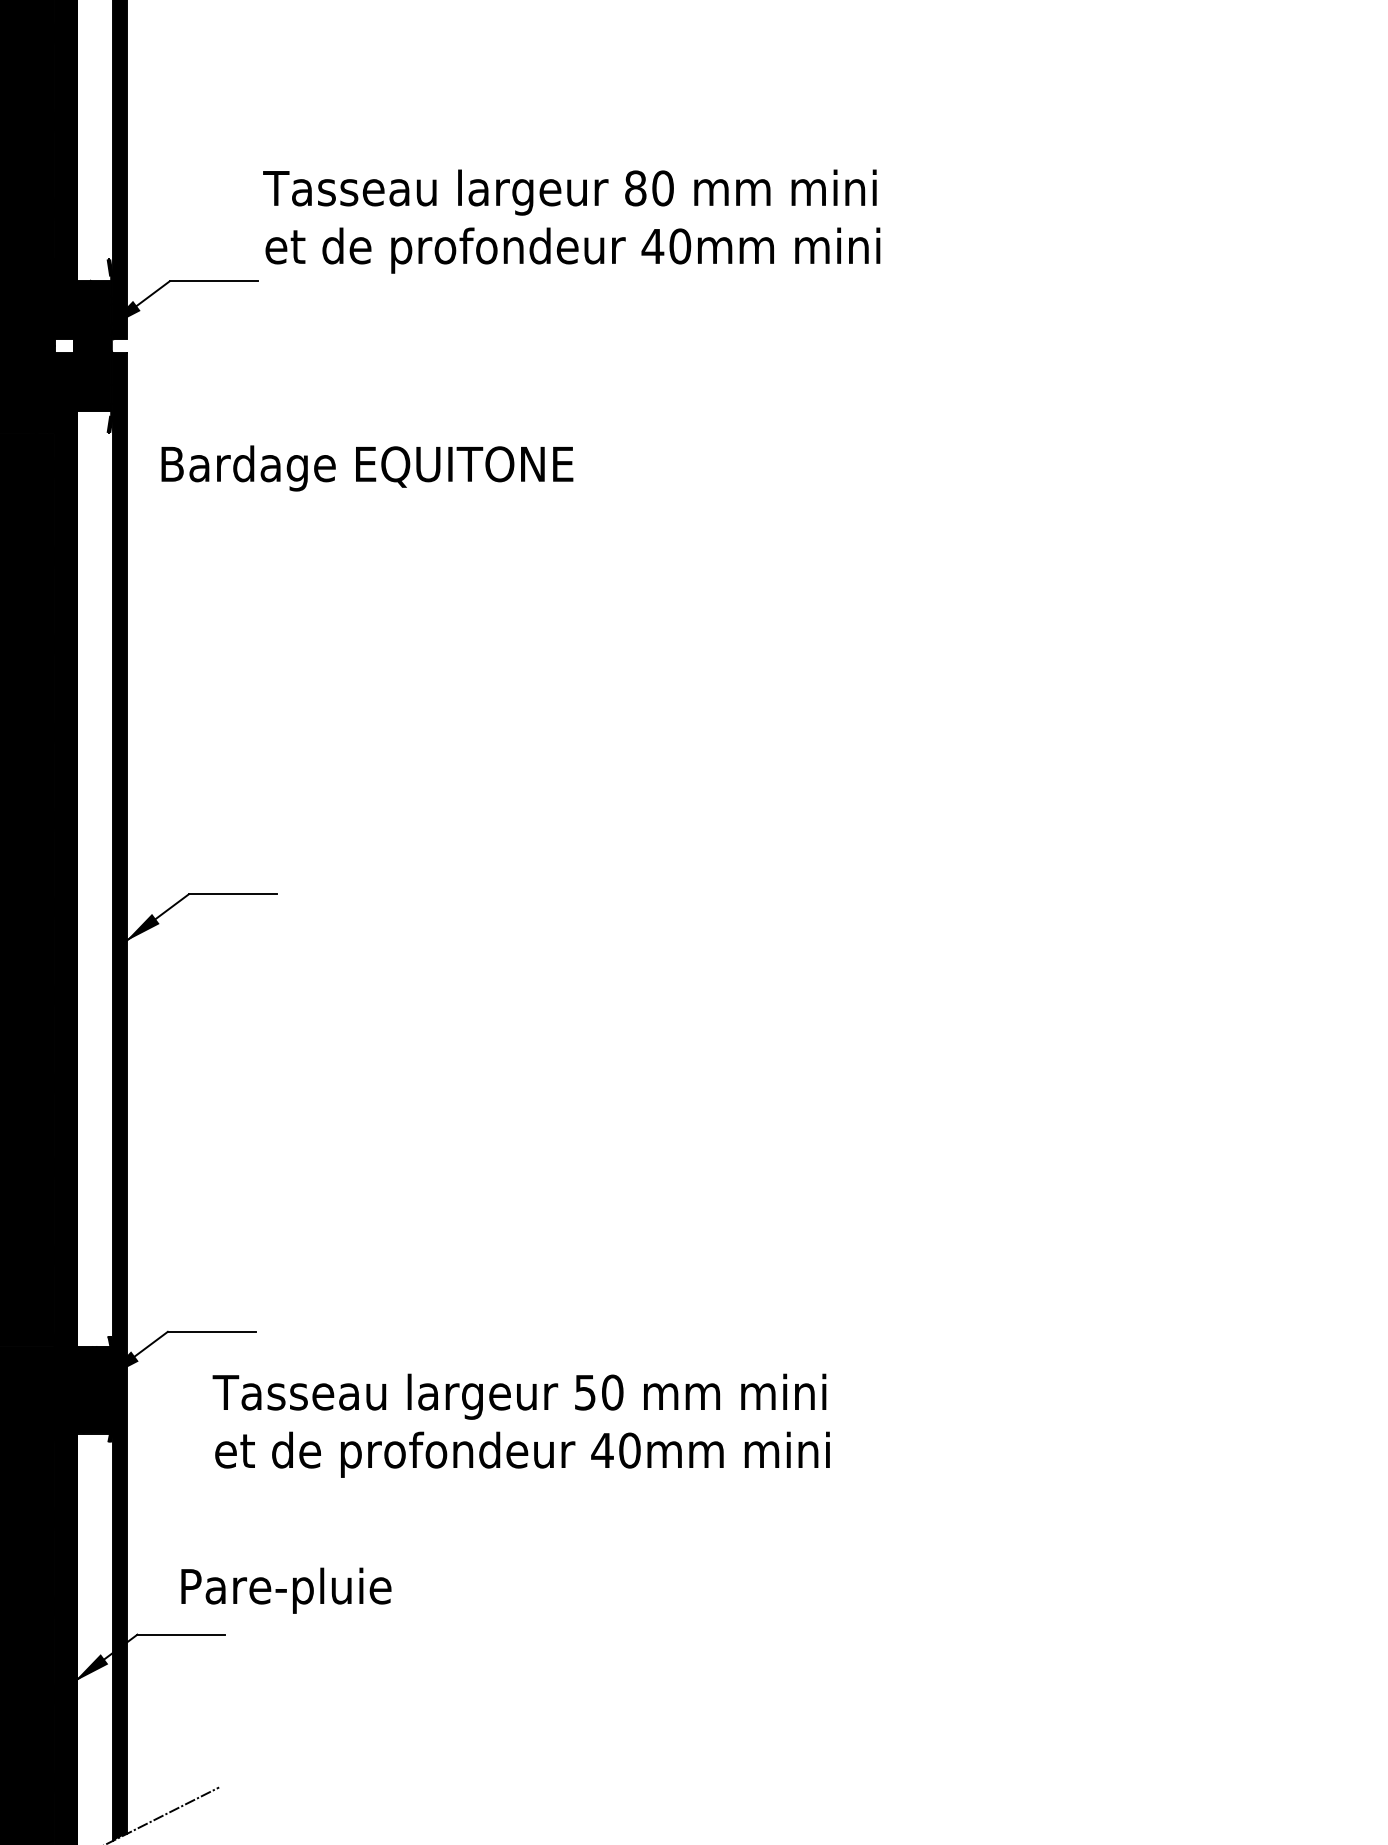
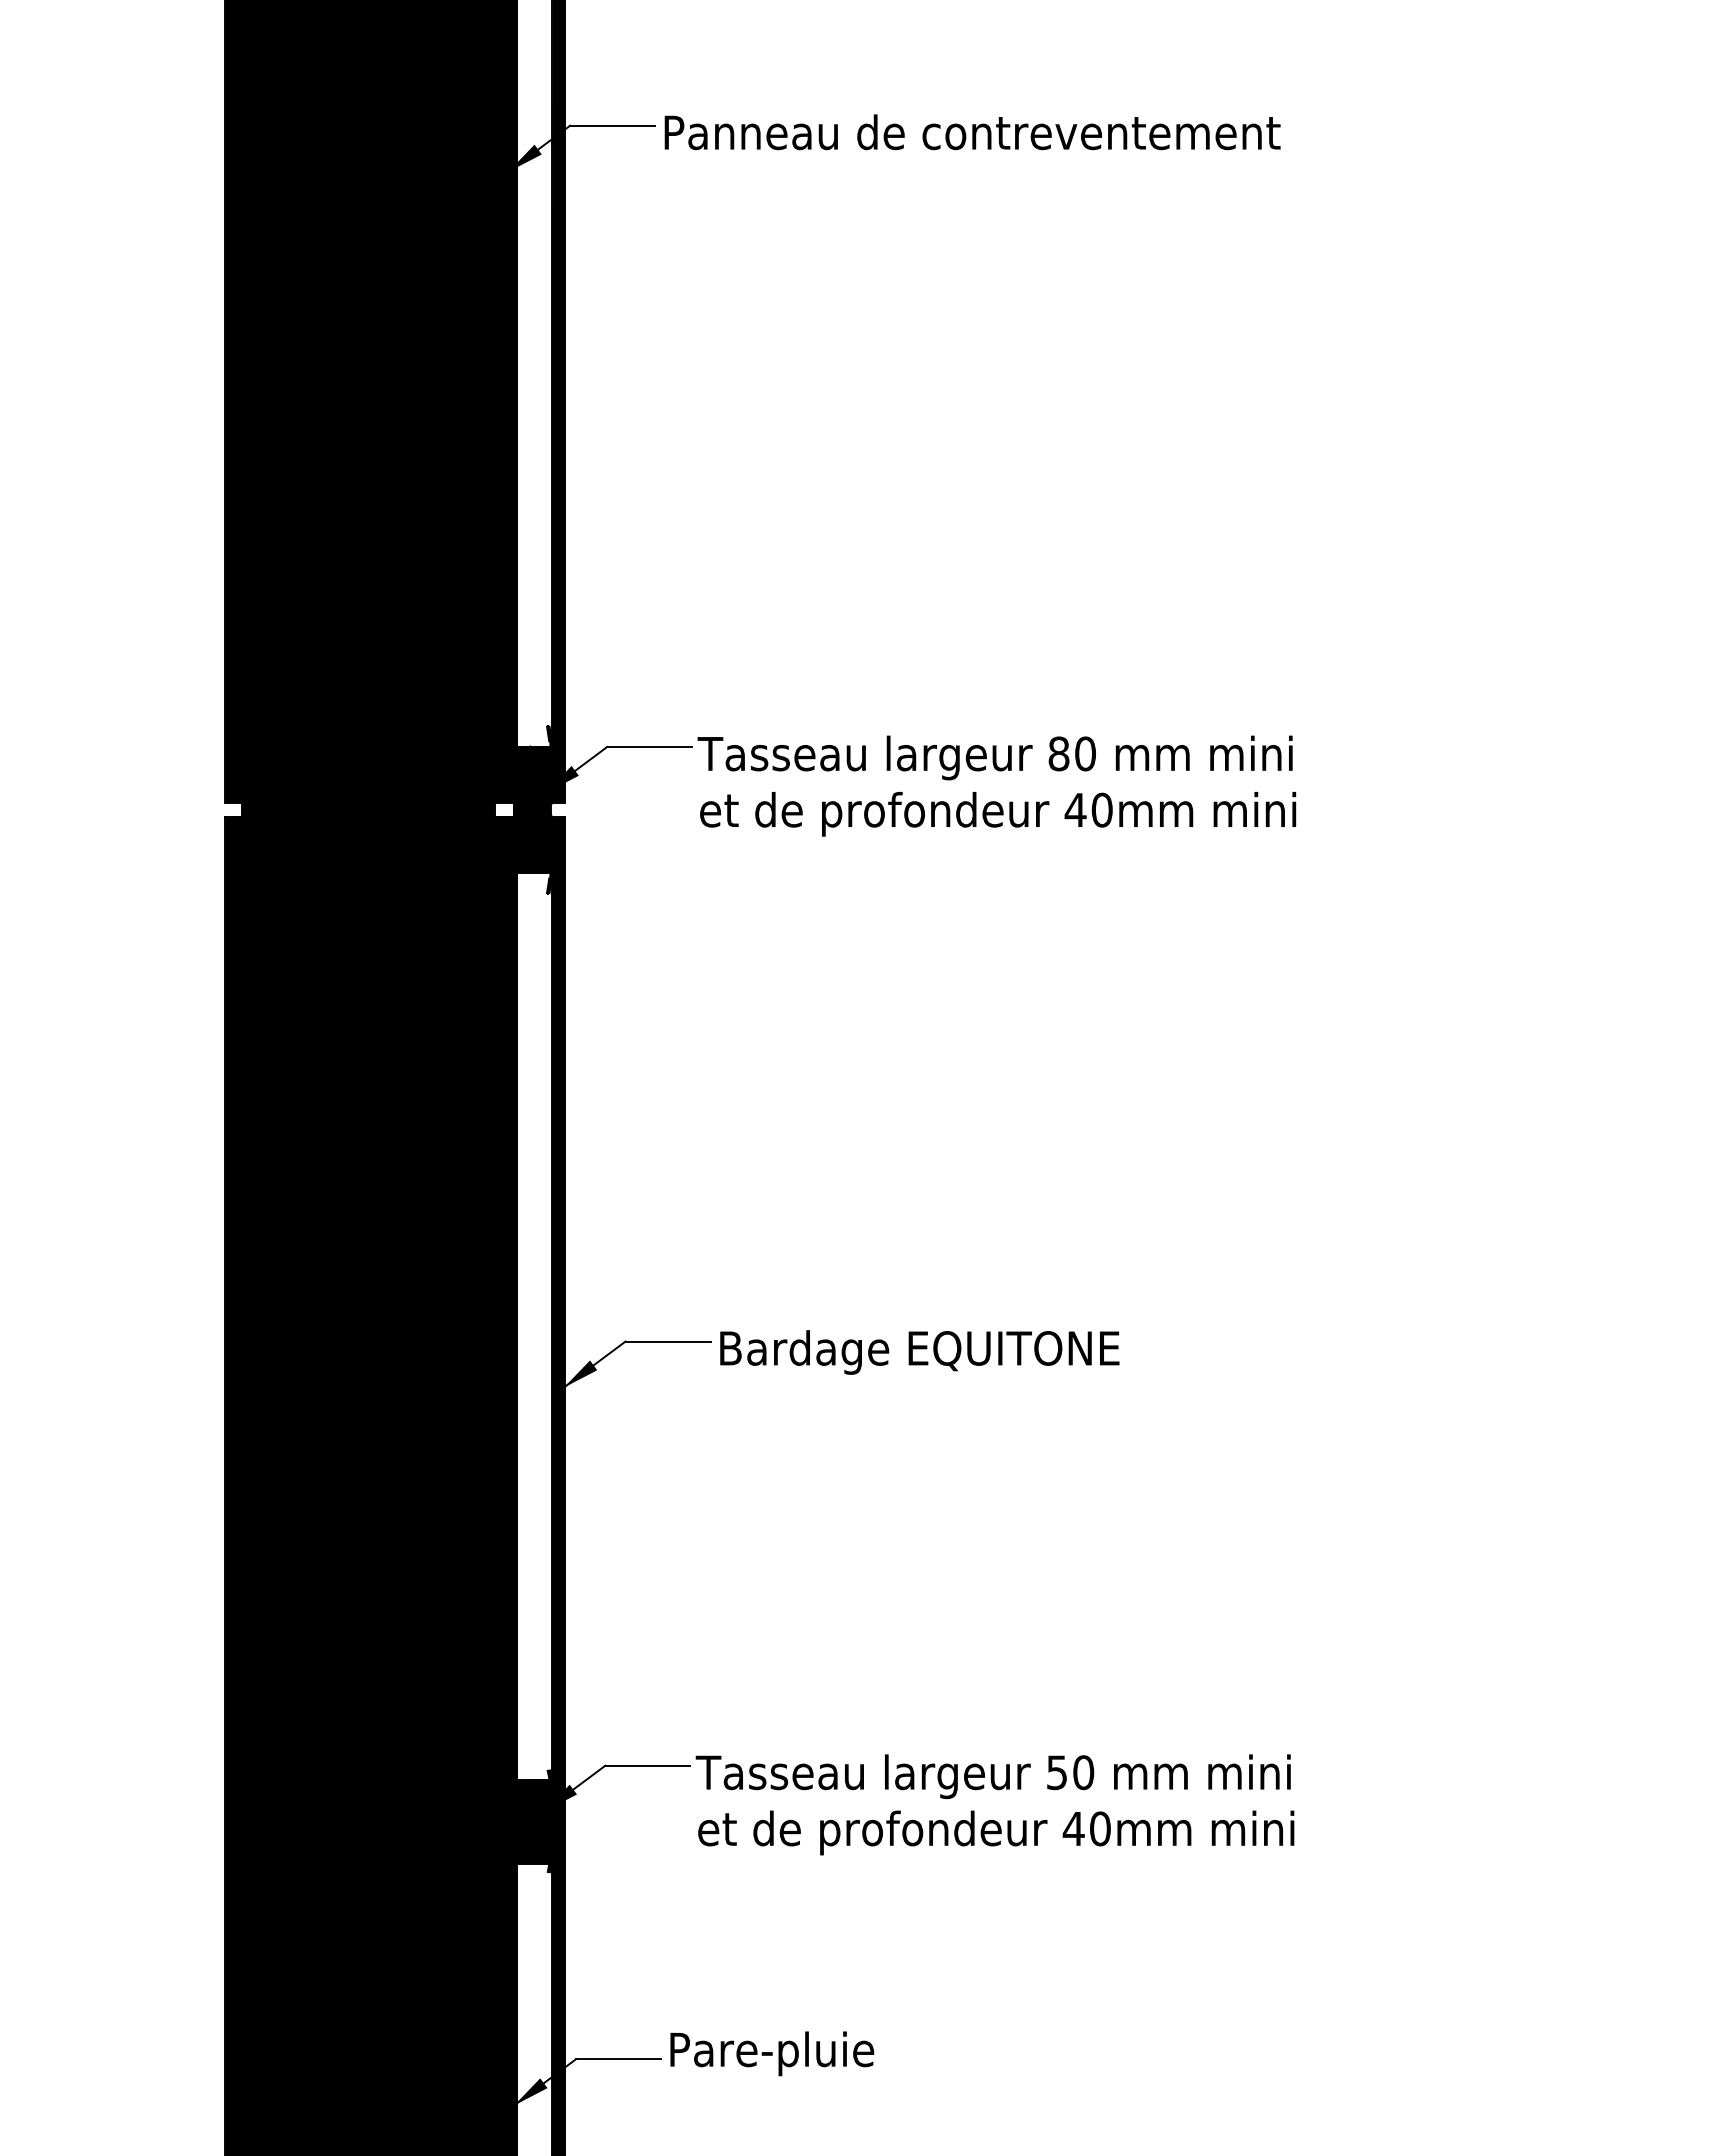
text: (571, 220) -> (996, 785), moved
text: (367, 468) -> (919, 1352), moved
text: (520, 1425) -> (994, 1804), moved
text: (286, 1590) -> (772, 2053), moved

